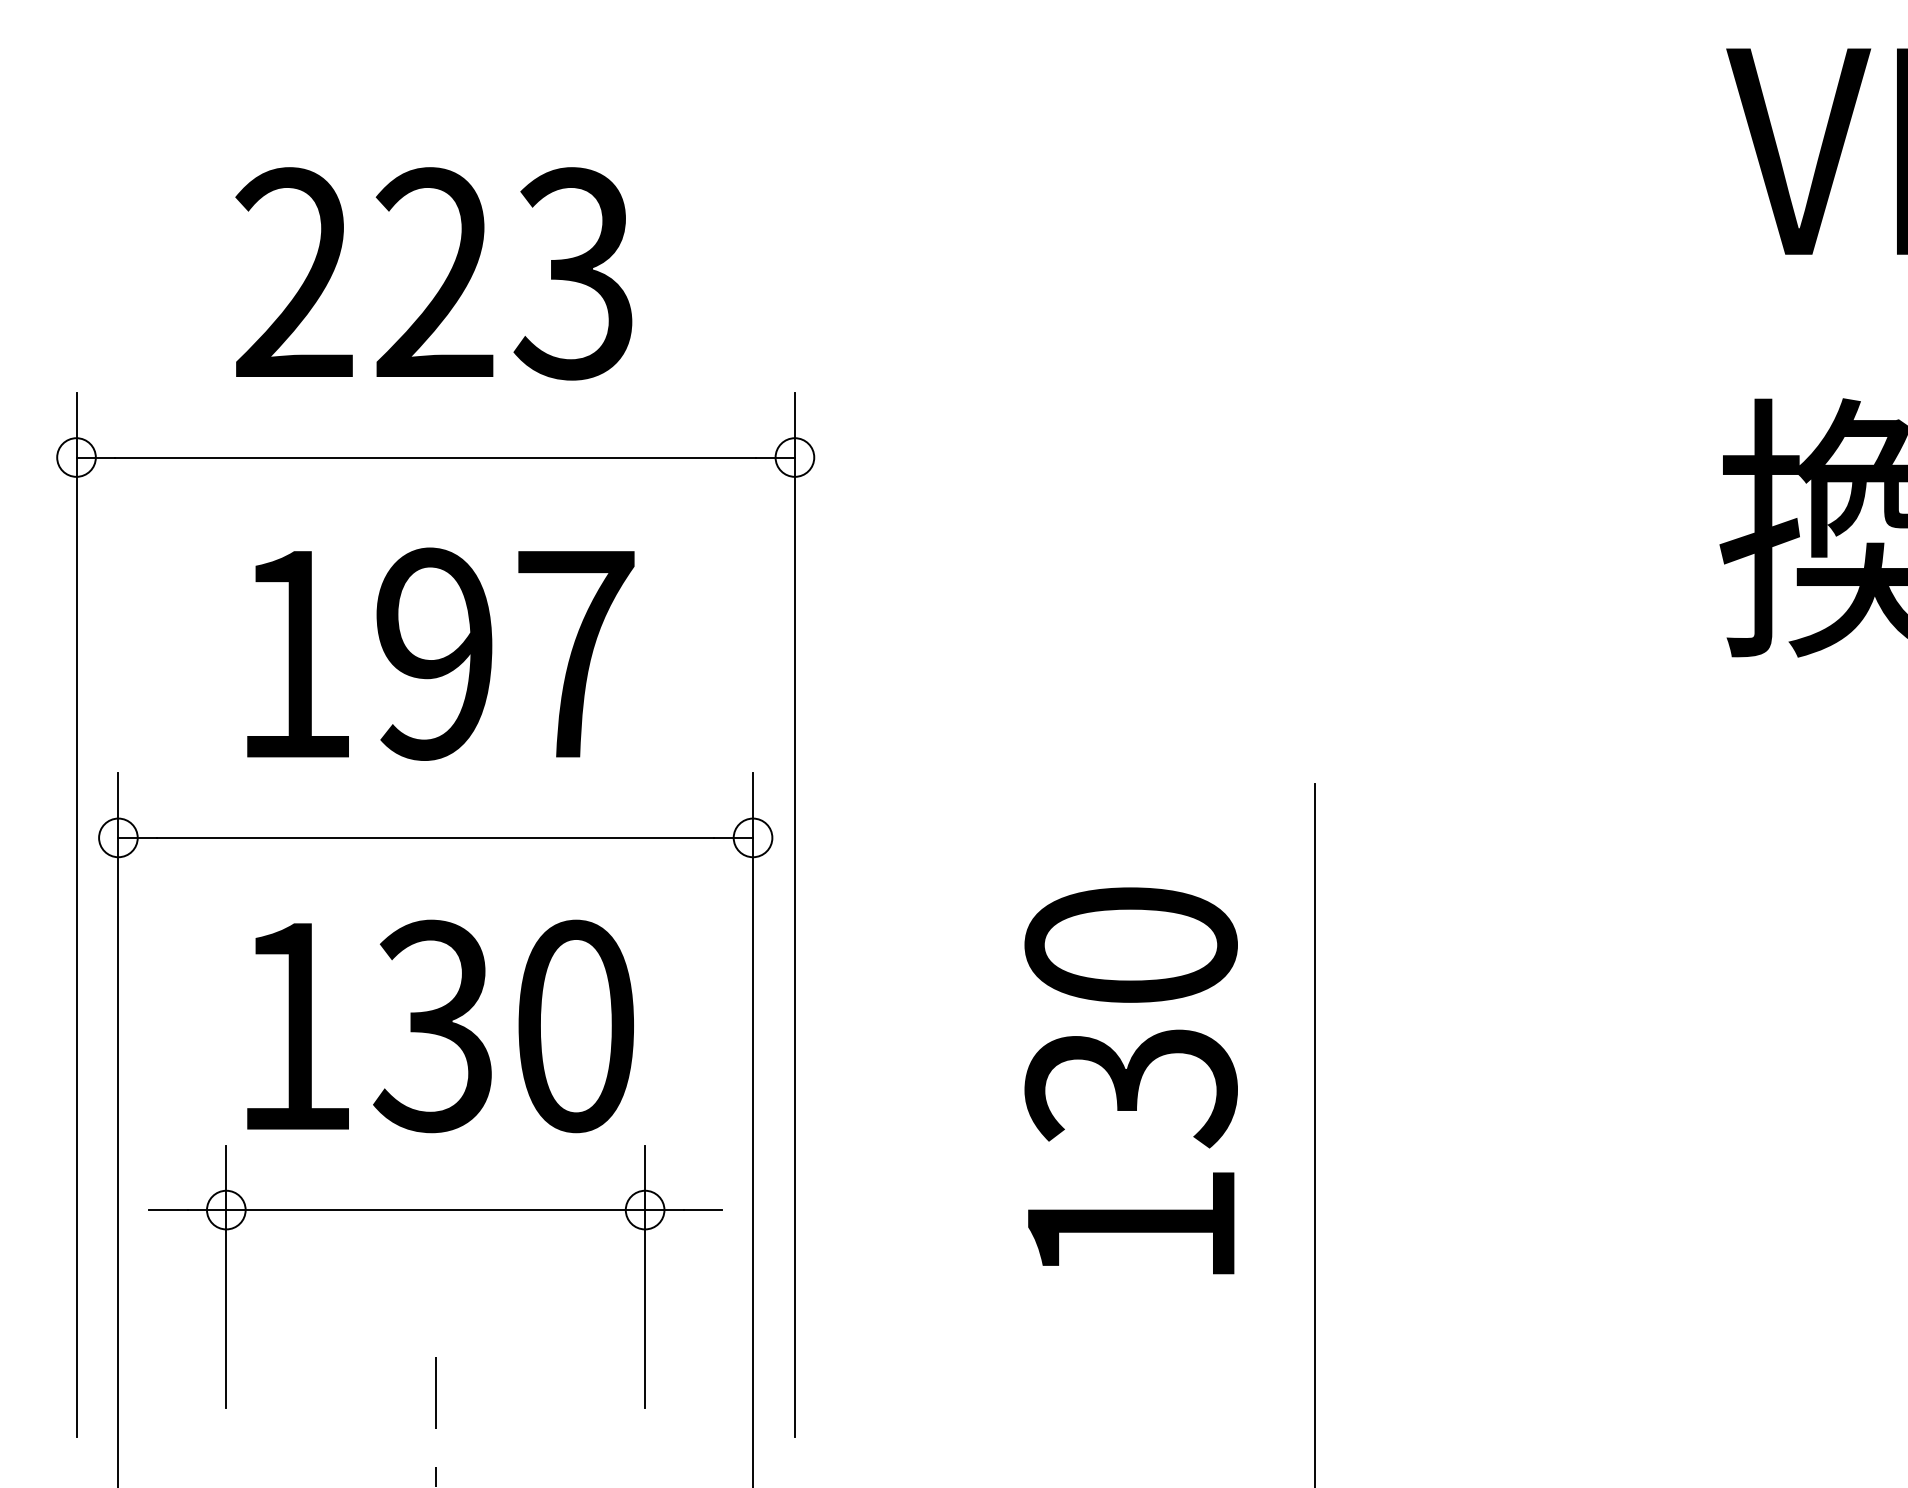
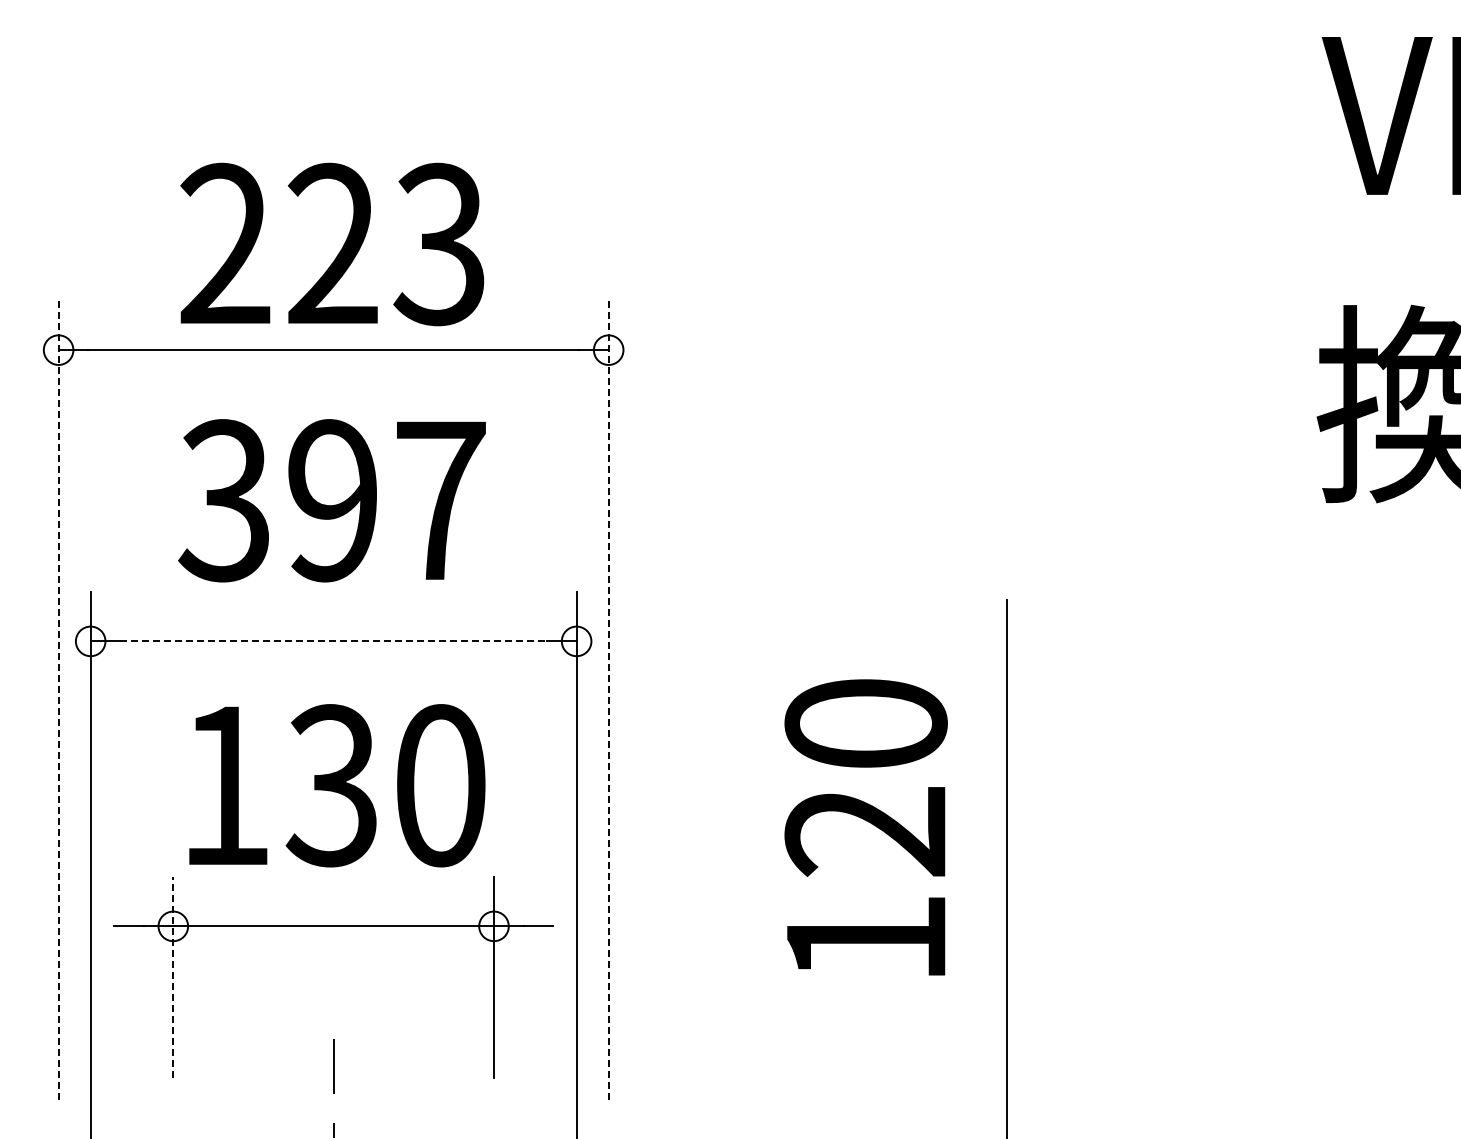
text: (434, 273) -> (332, 244), moved
text: (291, 653) -> (223, 500), 197 -> 397
line: (436, 838) -> (334, 641), solid -> dashed
line: (76, 915) -> (58, 700), solid -> dashed
line: (794, 915) -> (608, 700), solid -> dashed
text: (1130, 1088) -> (865, 833), 130 -> 120
line: (226, 1275) -> (173, 976), solid -> dashed

